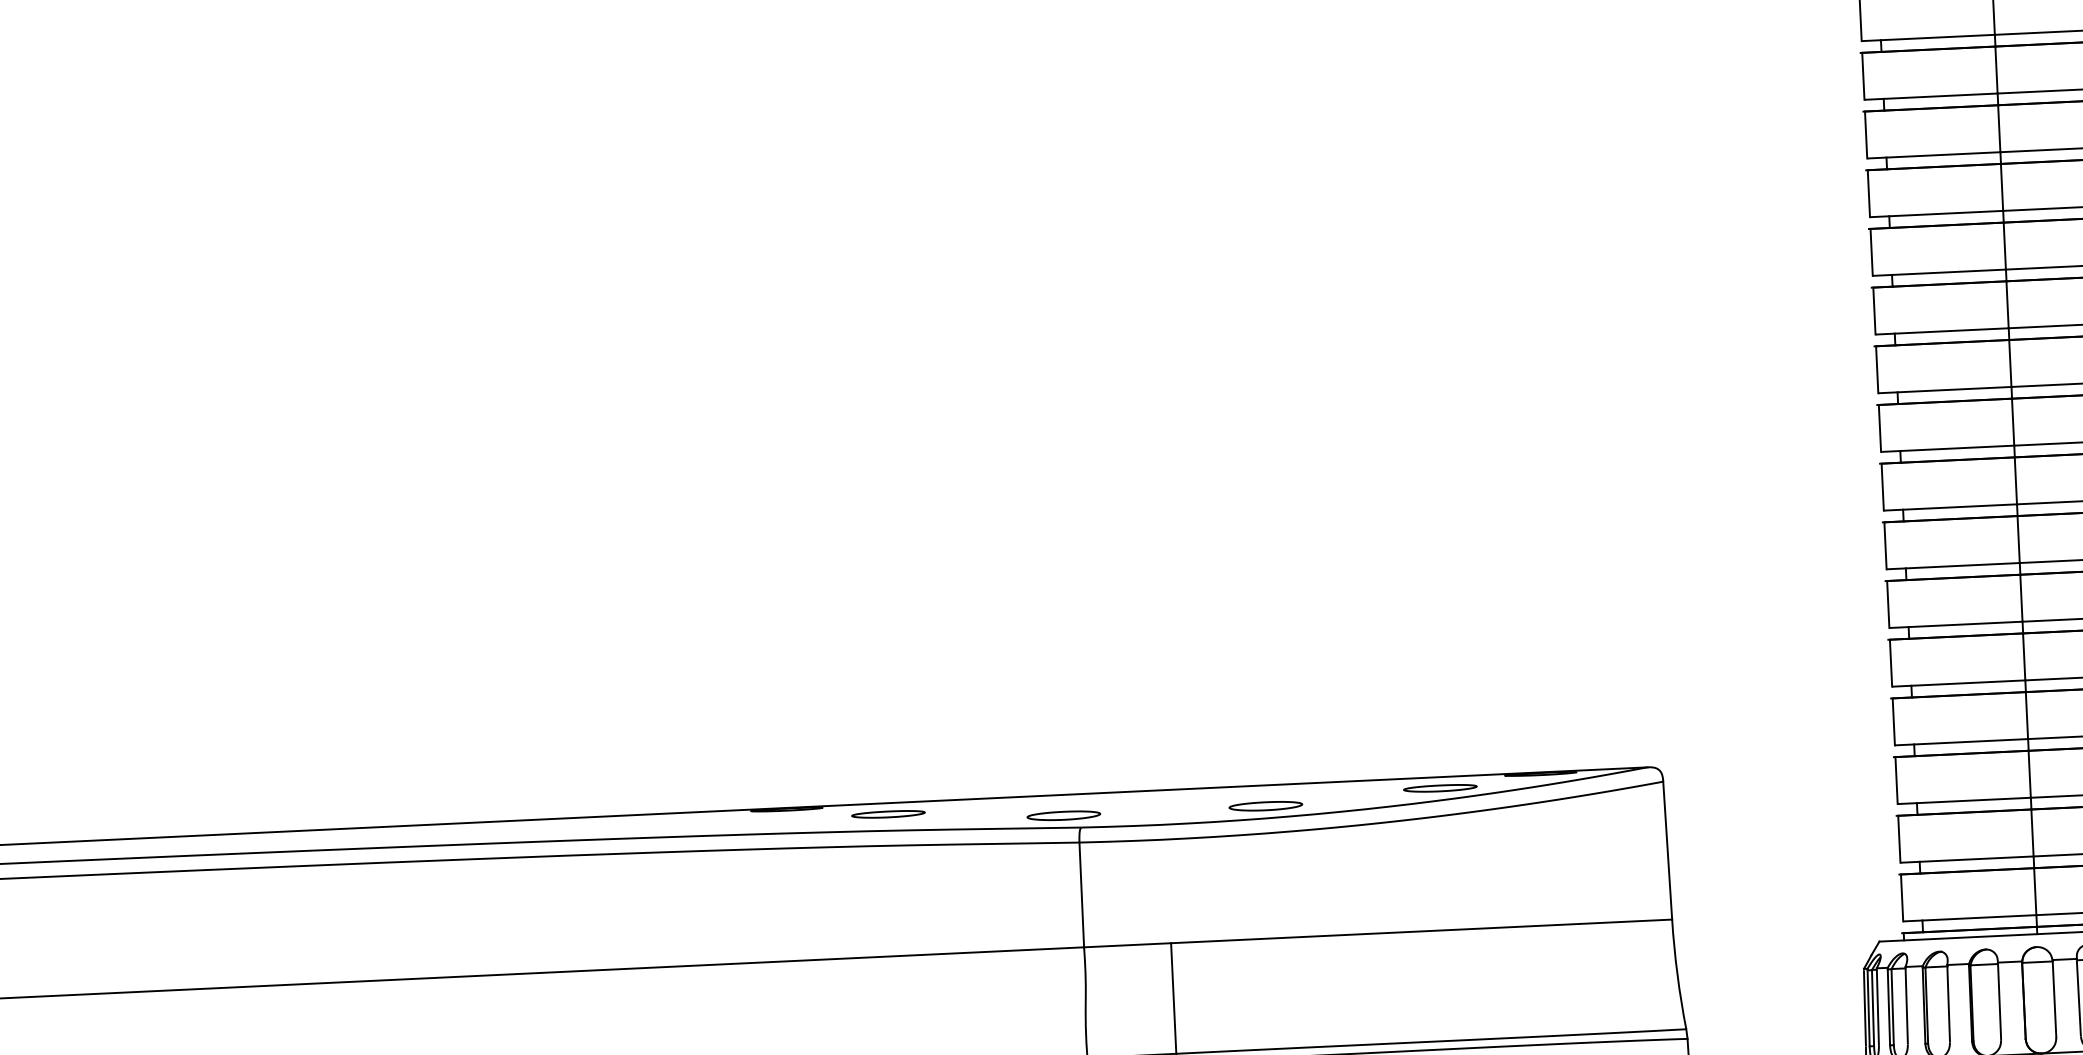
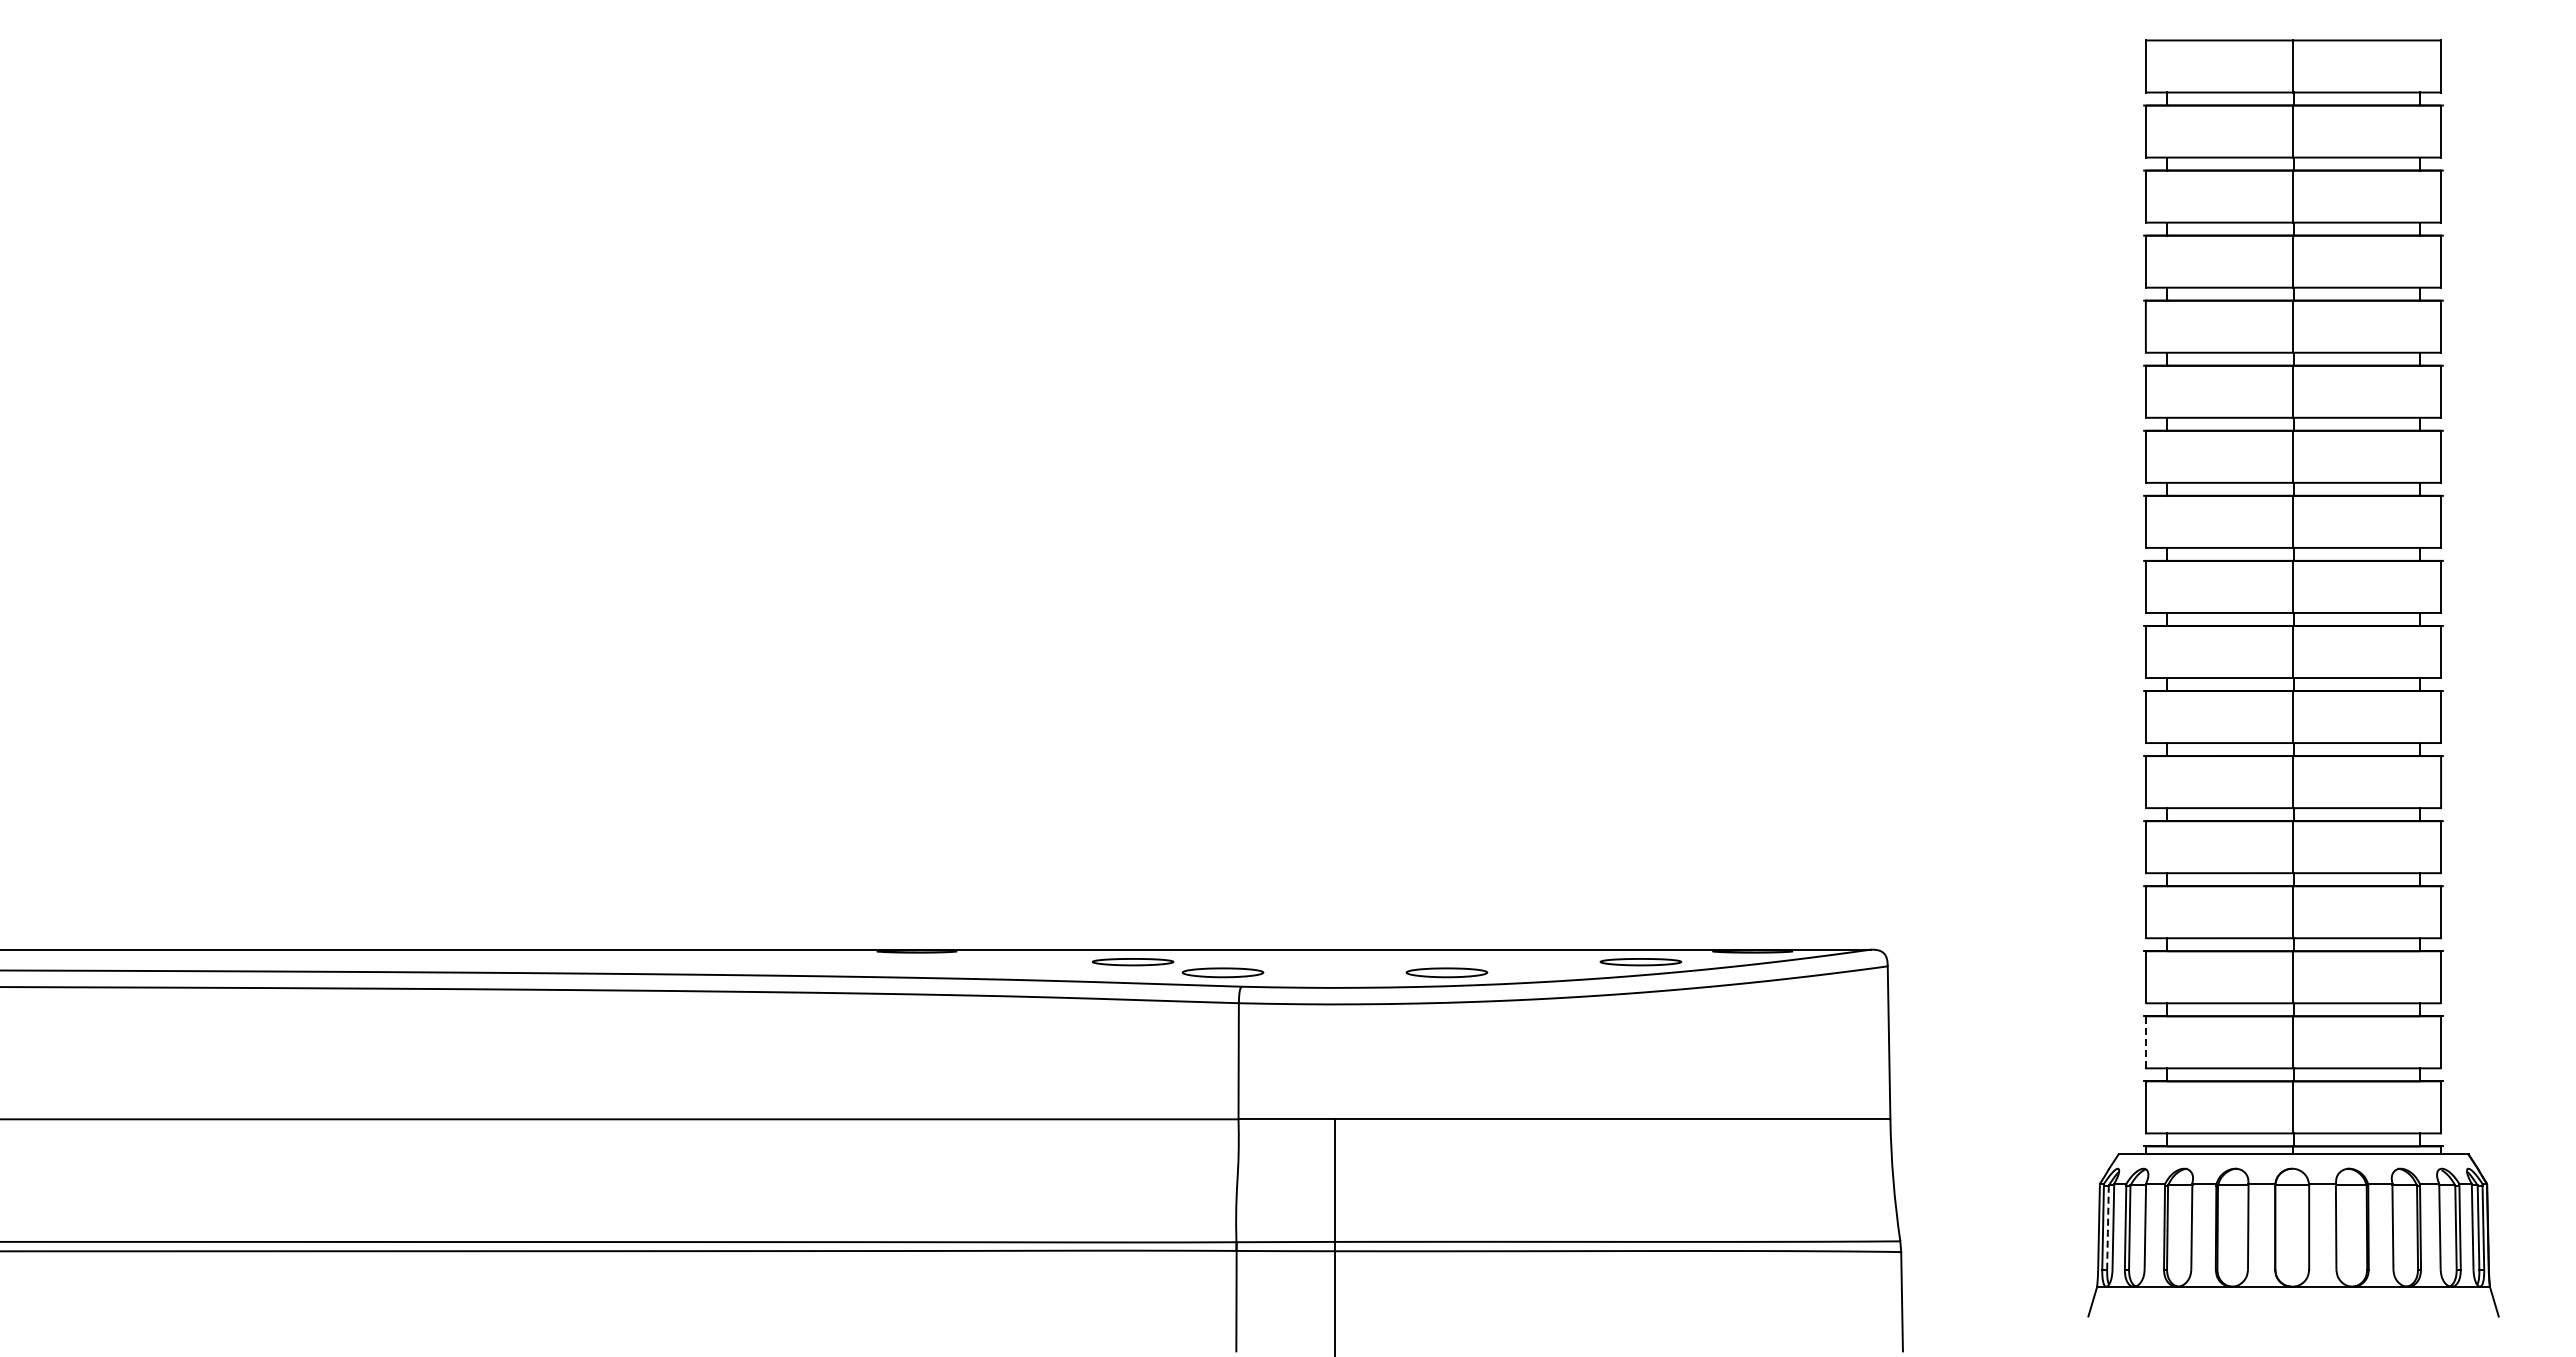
part: (888, 814) -> (1133, 962), moved
line: (1898, 838) -> (2145, 1041), solid -> dashed
line: (1872, 1008) -> (2107, 1228), solid -> dashed

